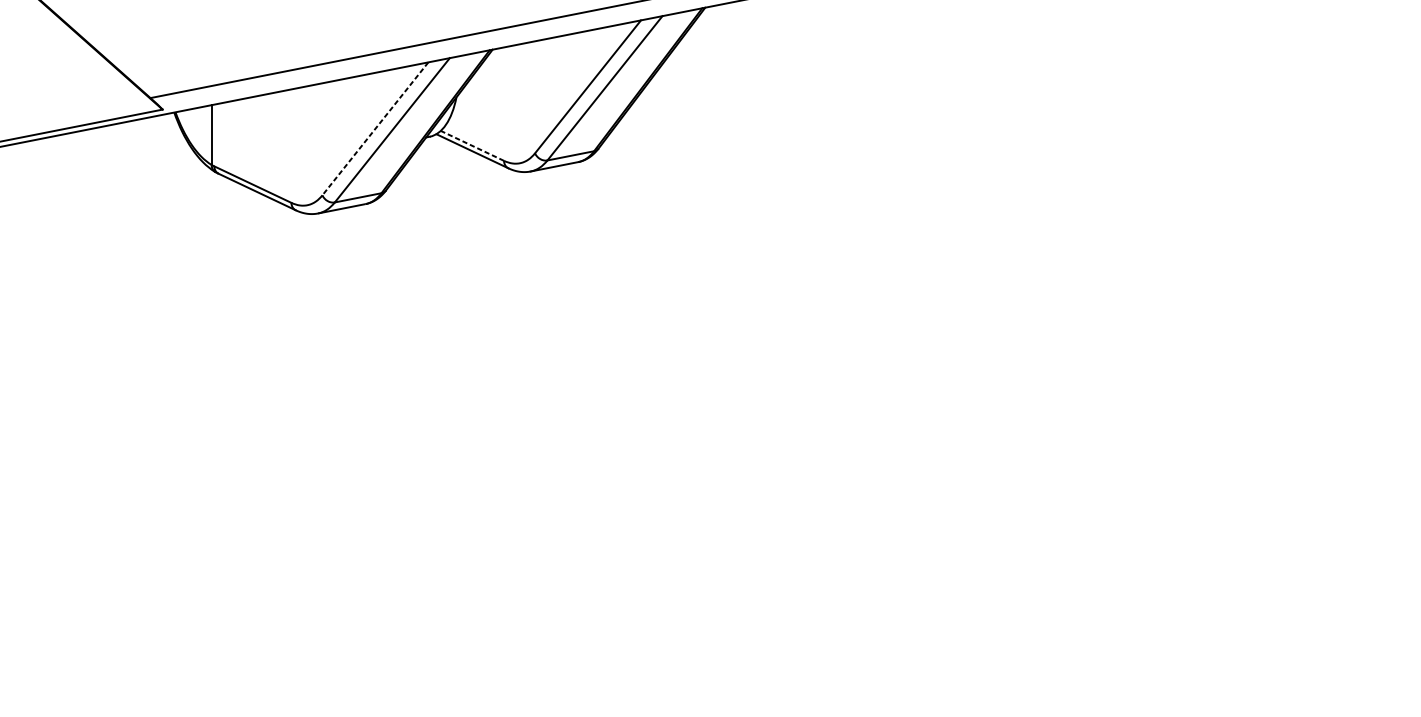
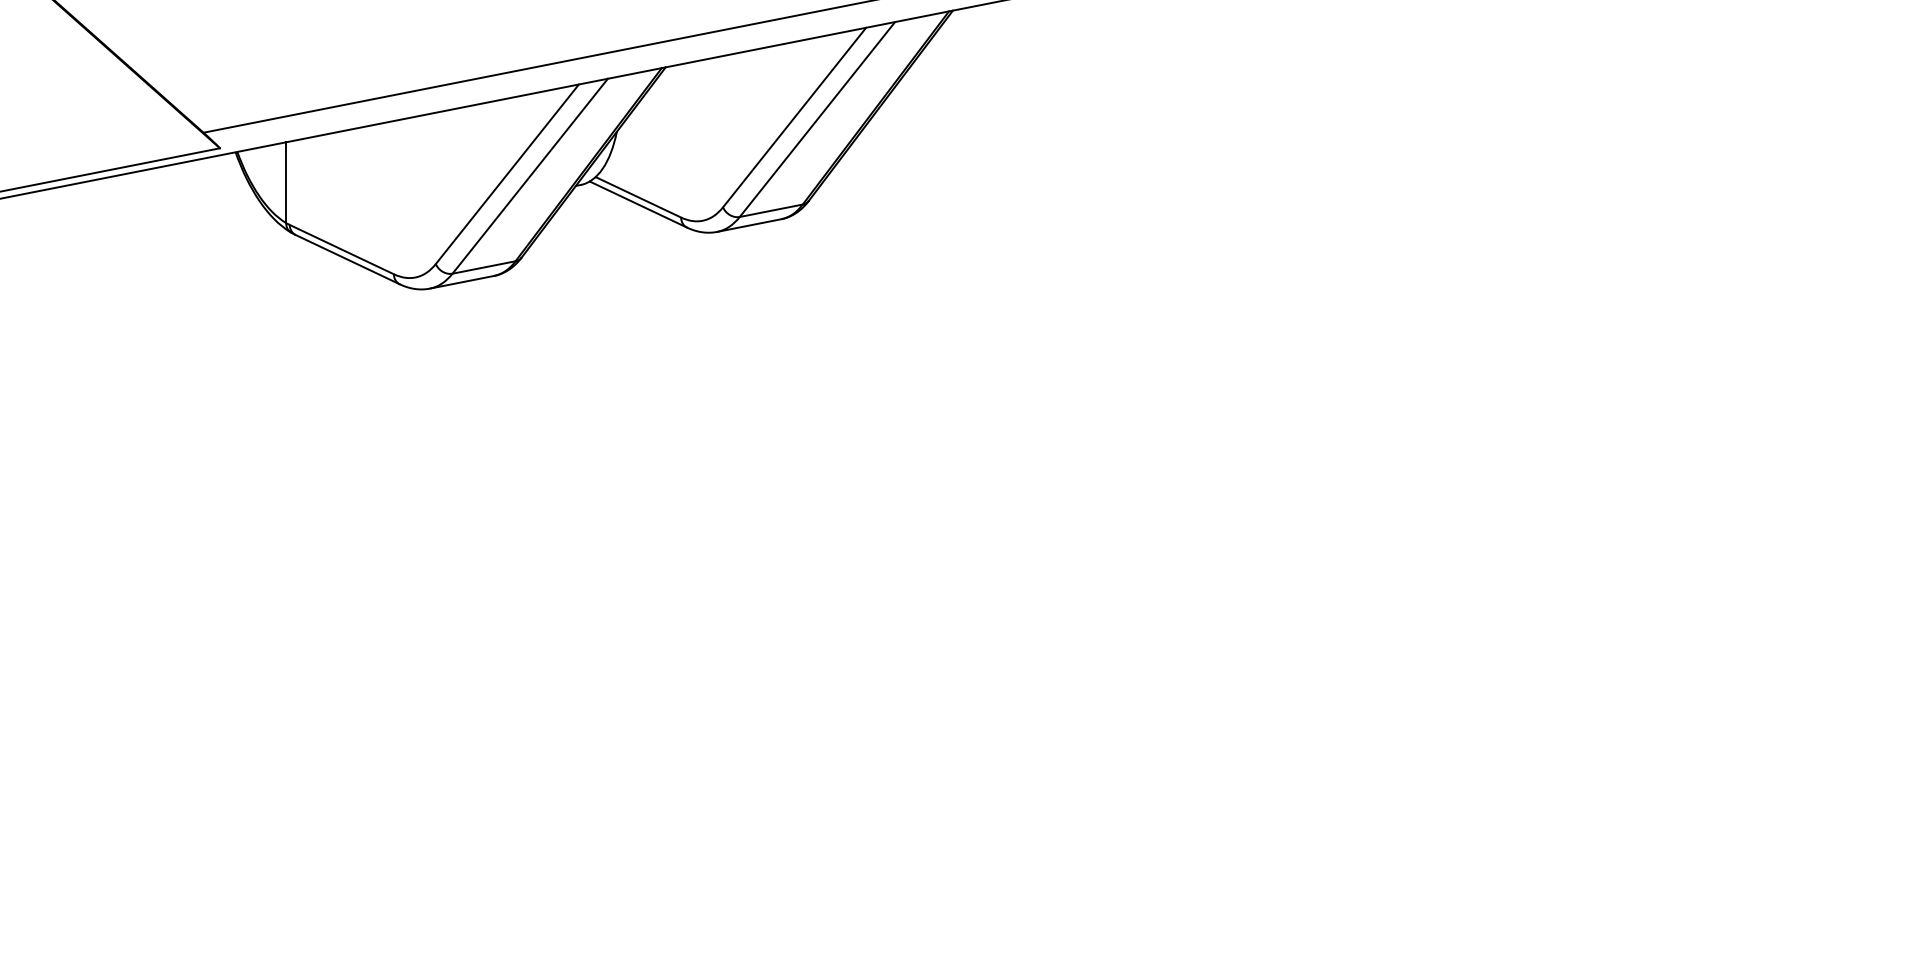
line: (375, 129) -> (507, 174), dashed -> solid
line: (471, 146) -> (637, 197), dashed -> solid

